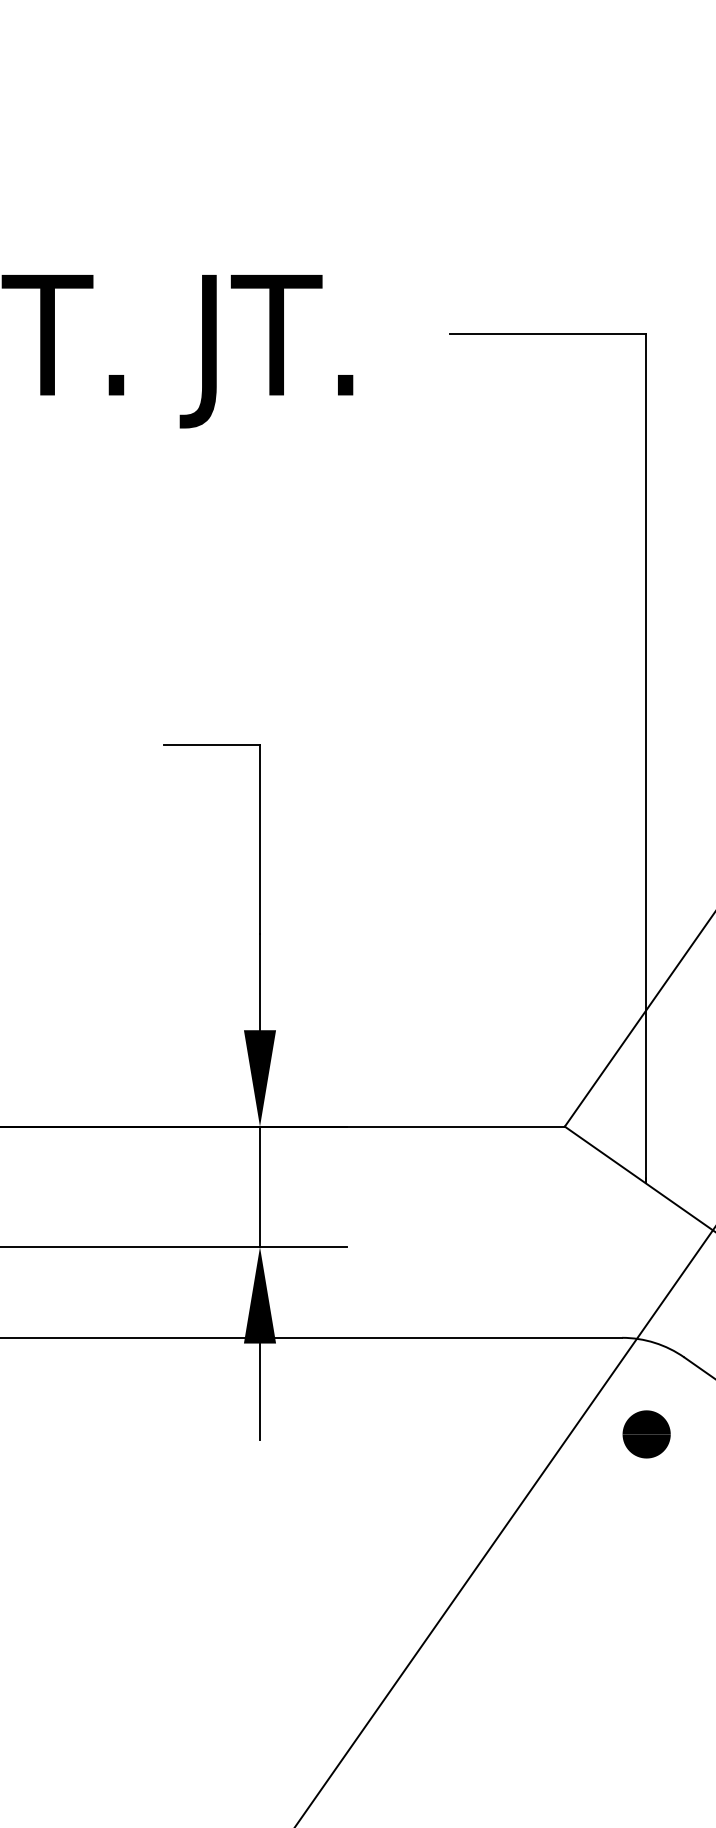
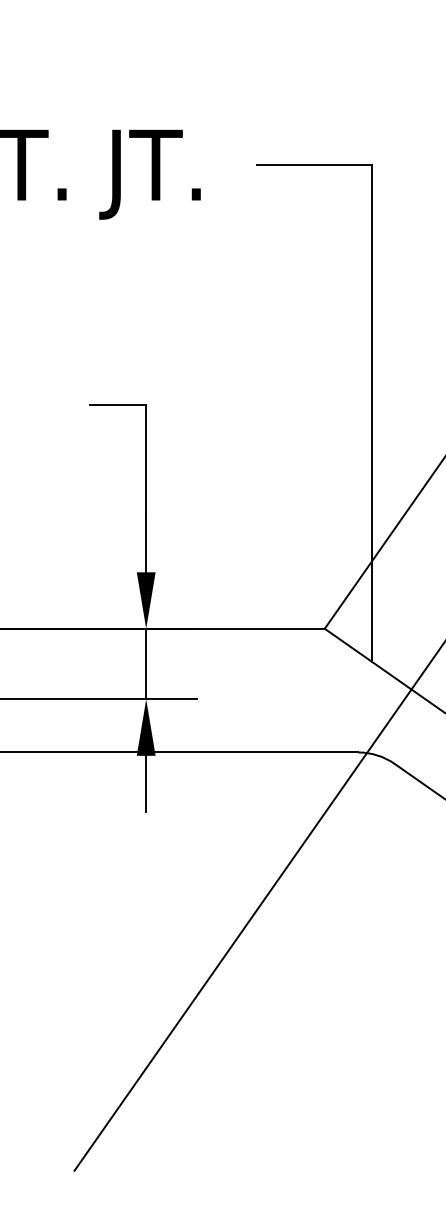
part: (646, 1435) -> (372, 809), removed

